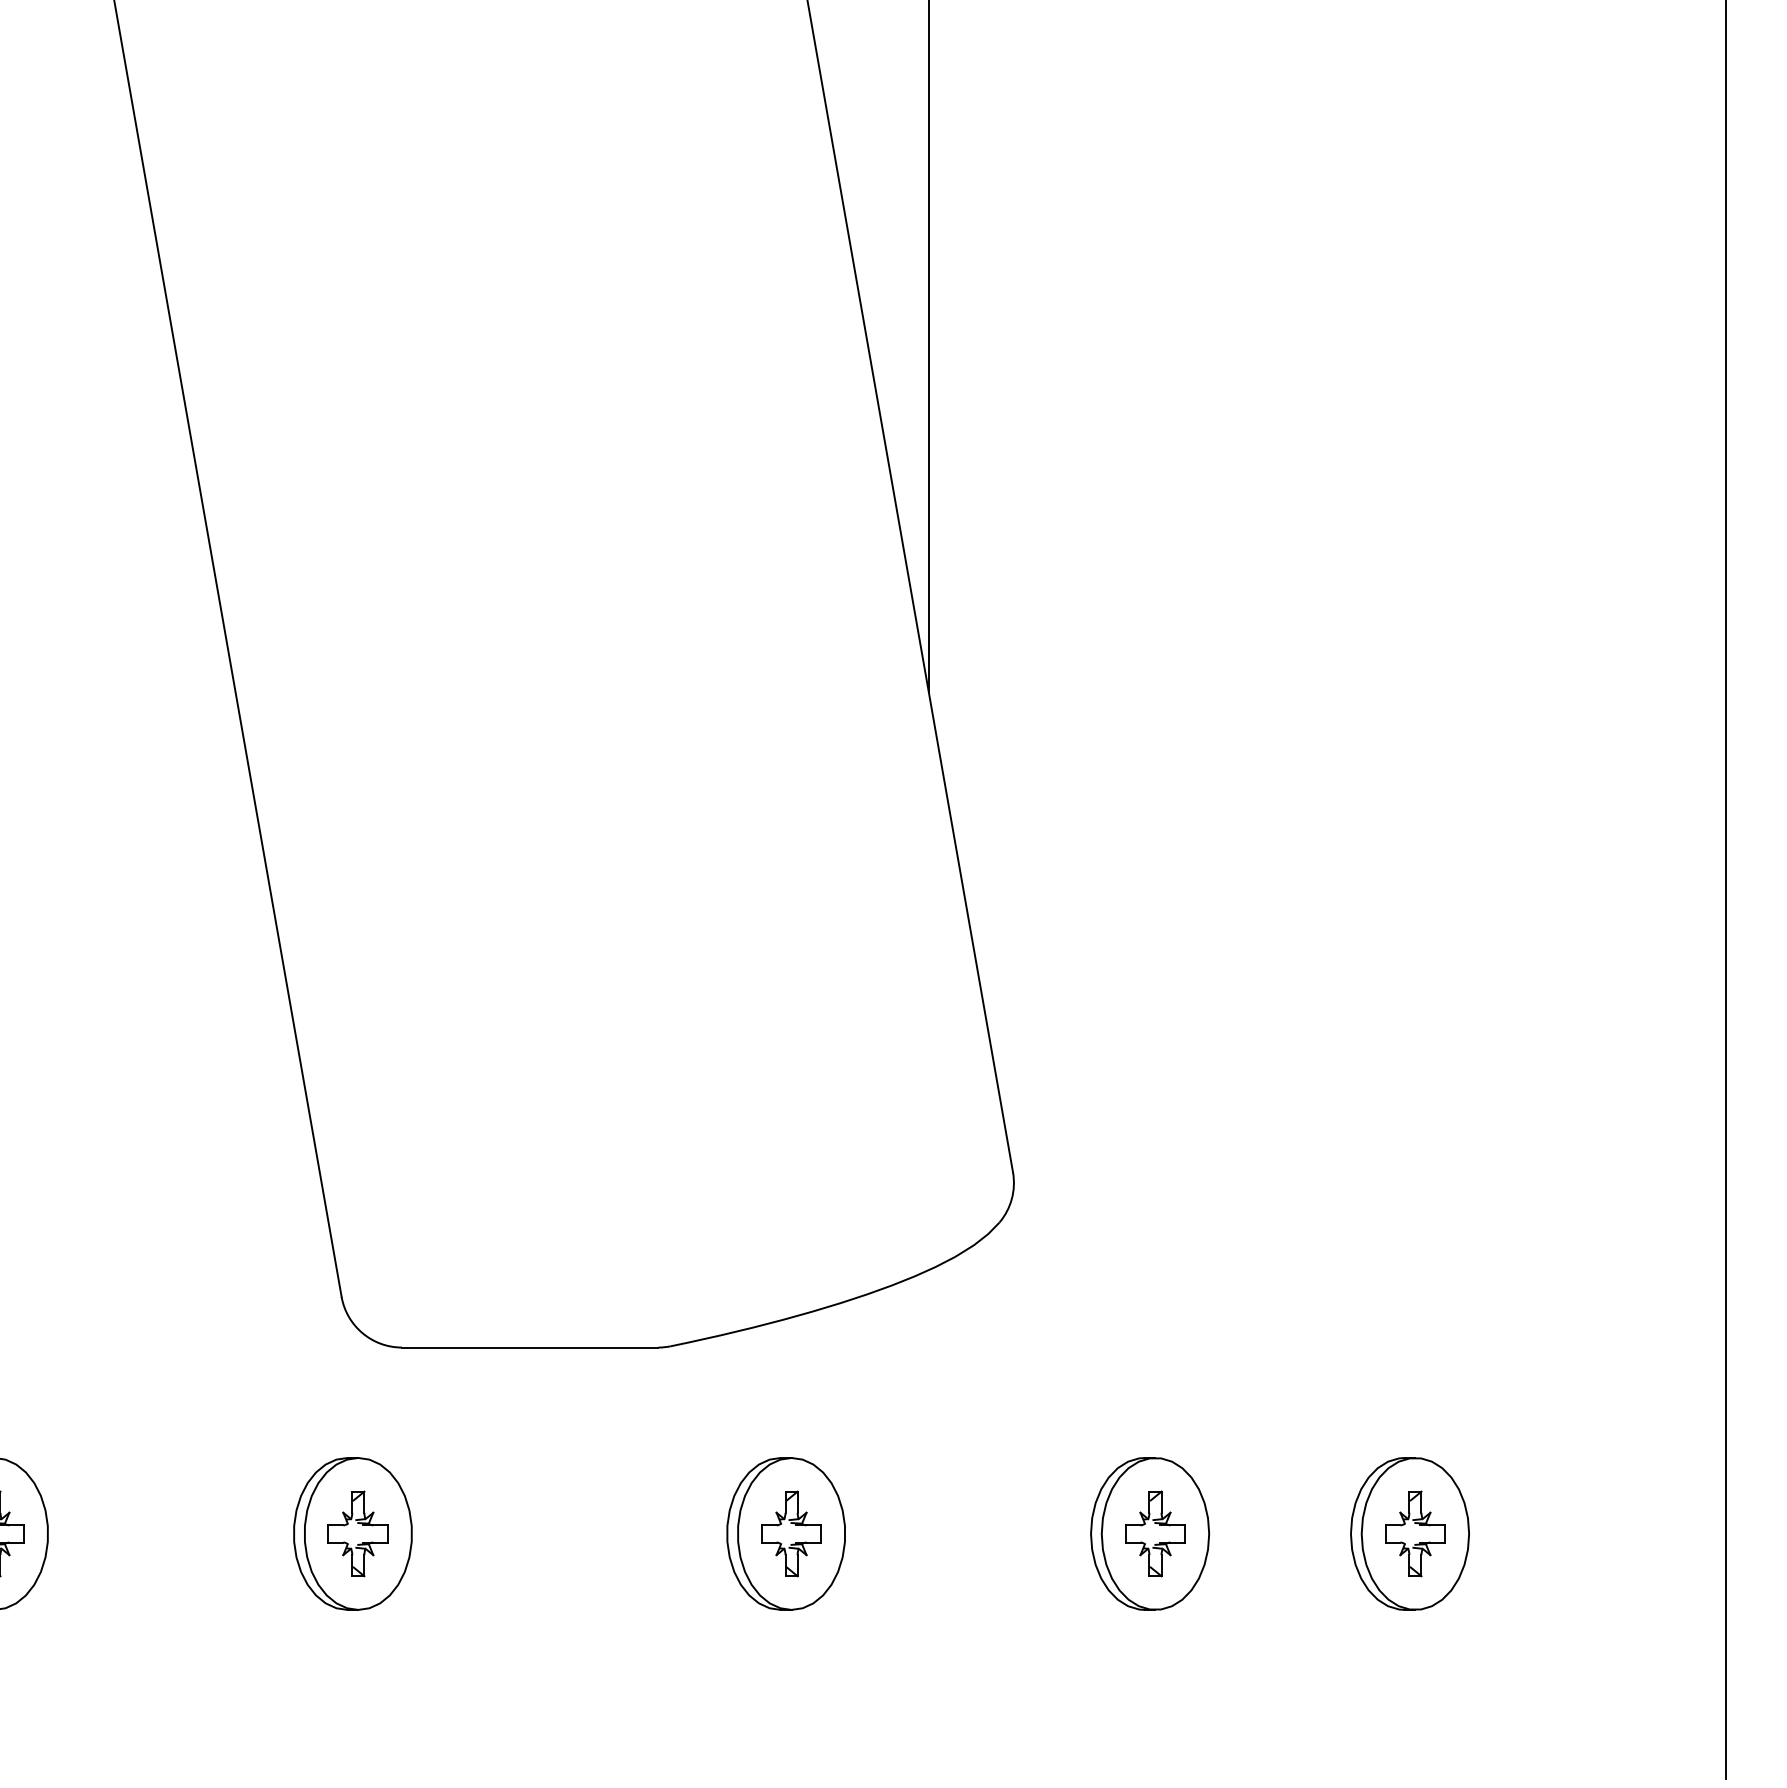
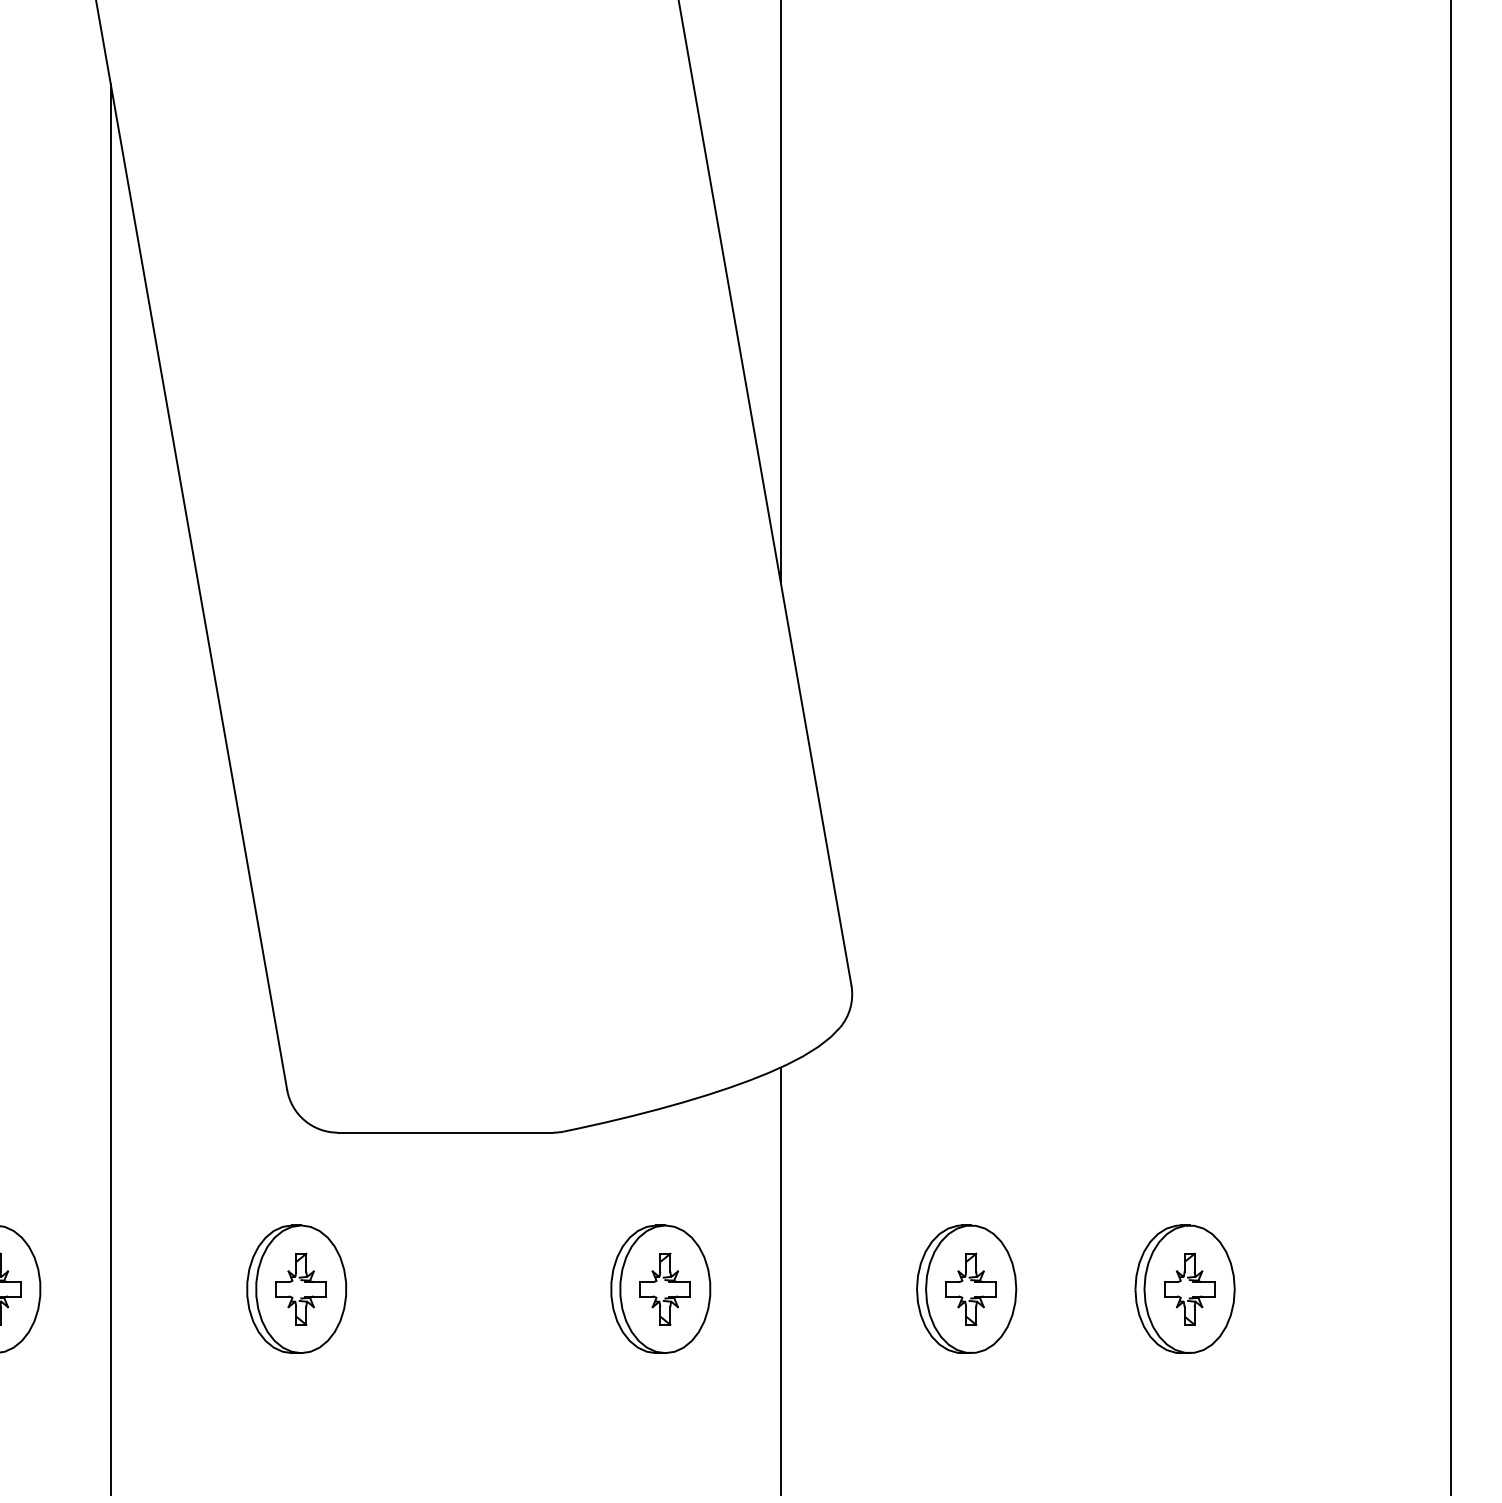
line: (131, 939) -> (110, 789), added
line: (928, 1524) -> (780, 1281), added

